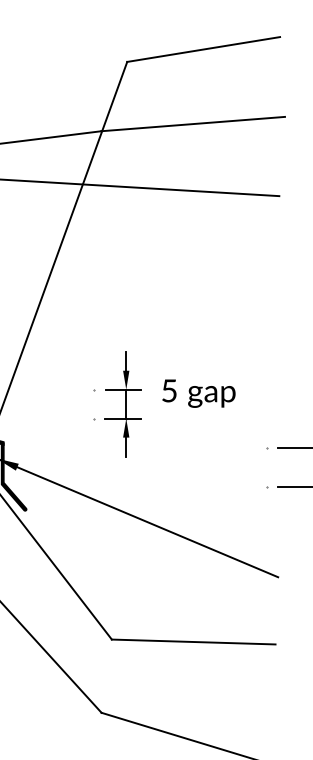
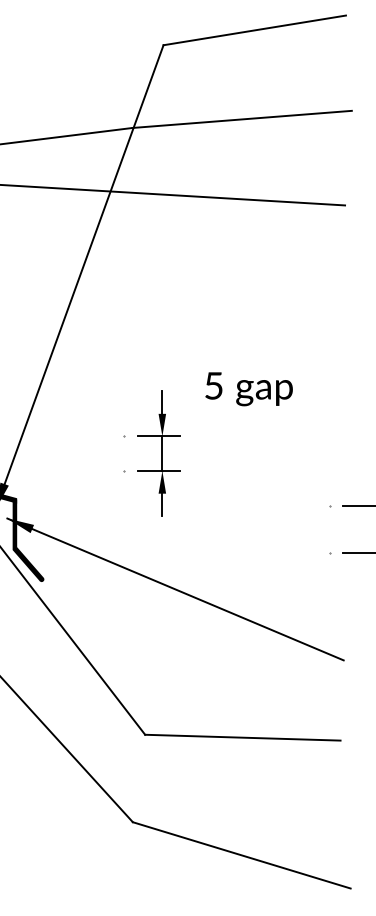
text: (198, 393) -> (248, 389), moved

